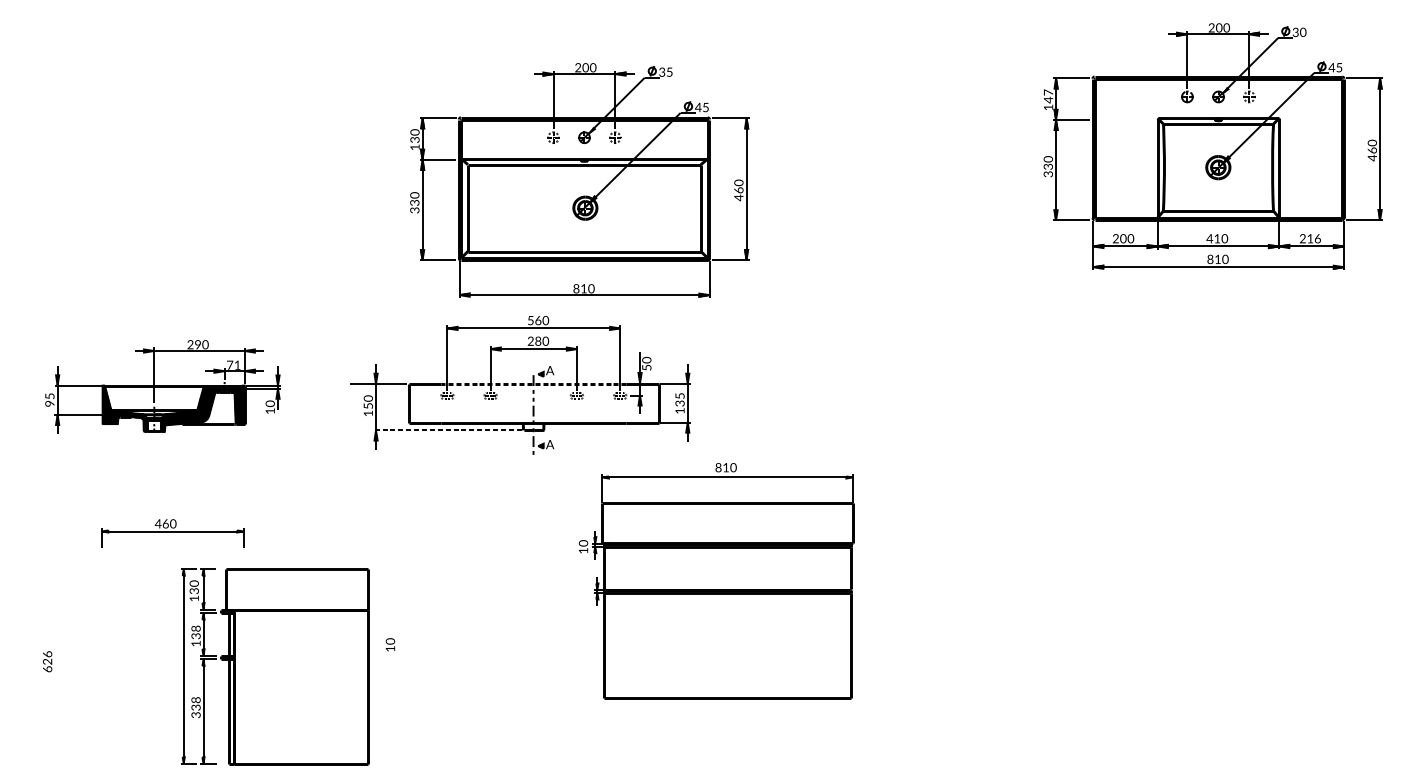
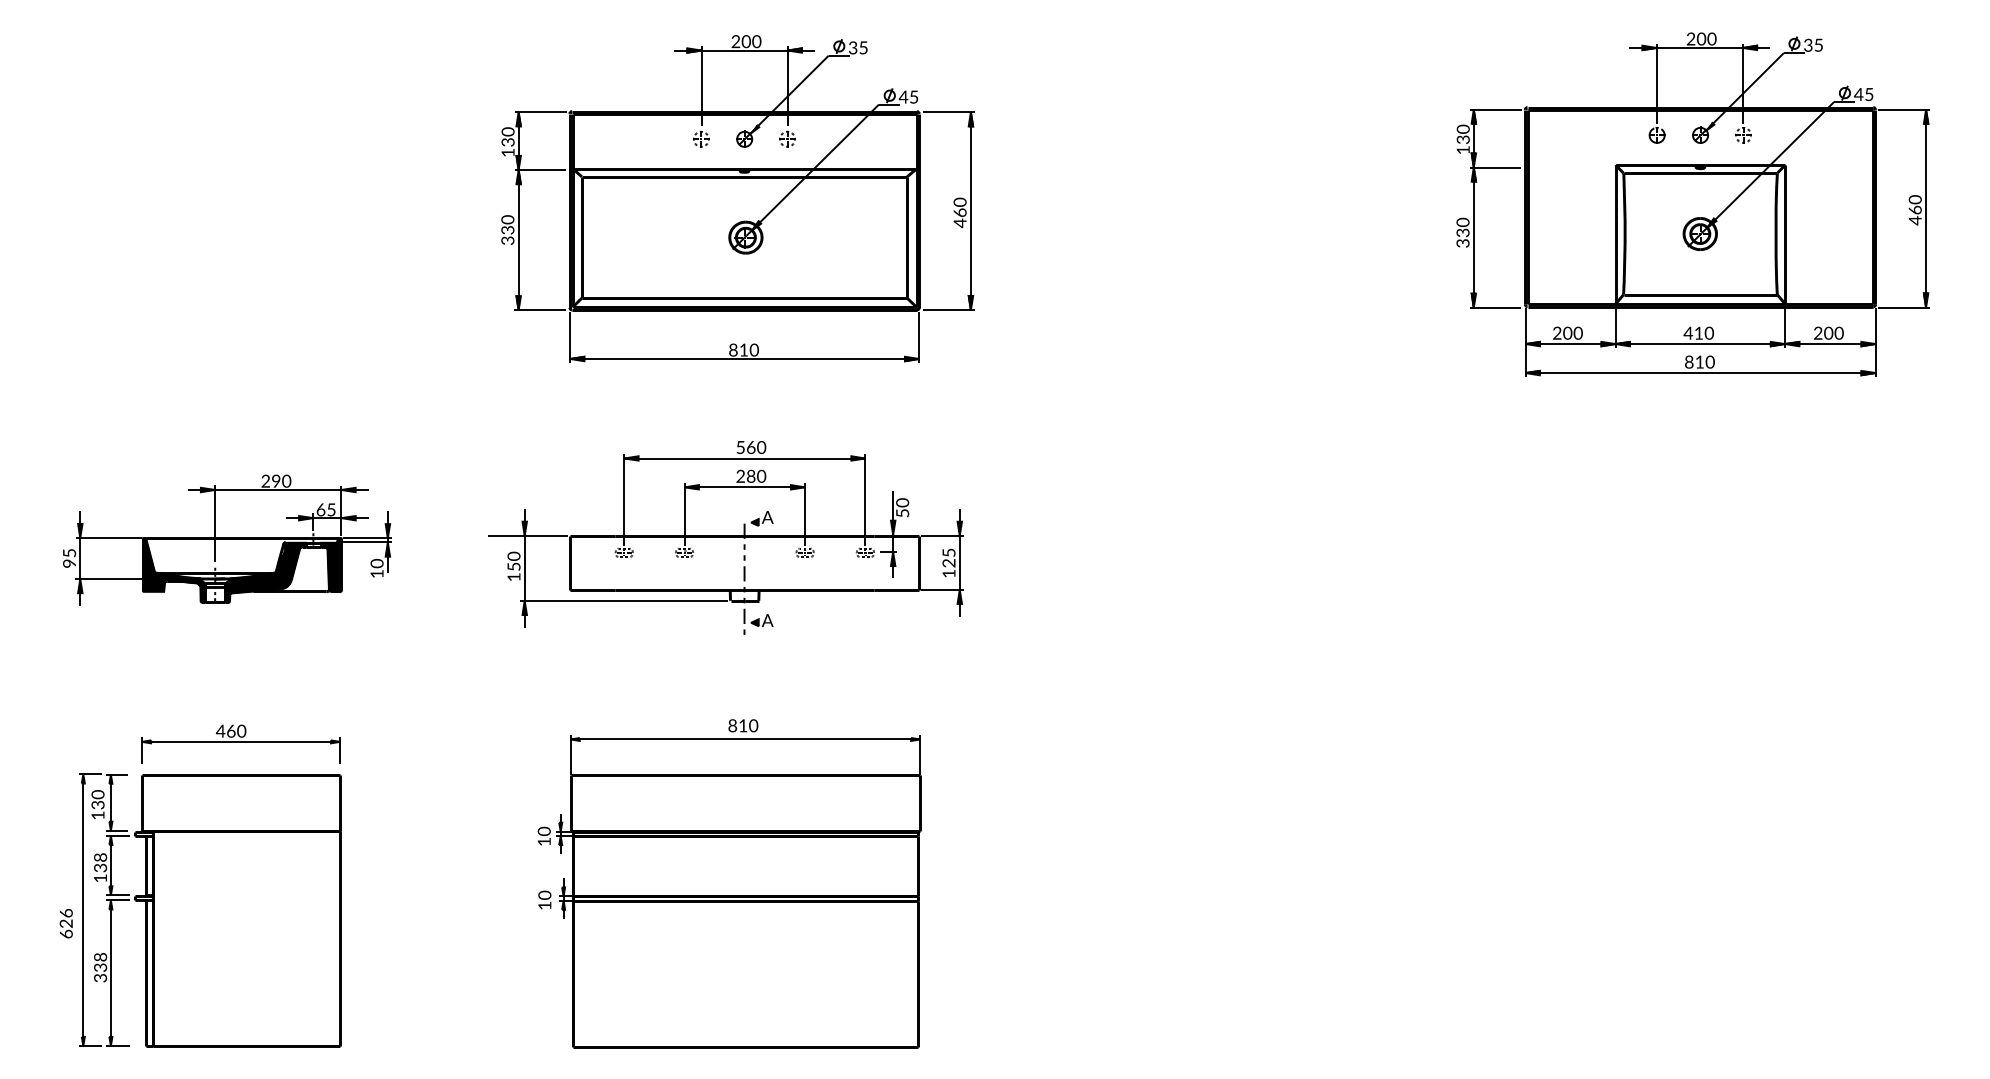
text: (1303, 31) -> (1818, 44), 30 -> 35
text: (1047, 96) -> (1462, 134), 147 -> 130
part: (579, 180) -> (737, 198), moved
text: (1313, 238) -> (1833, 332), 216 -> 200
text: (233, 365) -> (325, 509), 71 -> 65
line: (533, 383) -> (744, 535), dashed -> solid
text: (681, 403) -> (950, 563), 135 -> 125
line: (447, 430) -> (624, 600), dashed -> solid
part: (716, 580) -> (729, 883), moved
part: (274, 666) -> (210, 910), moved

